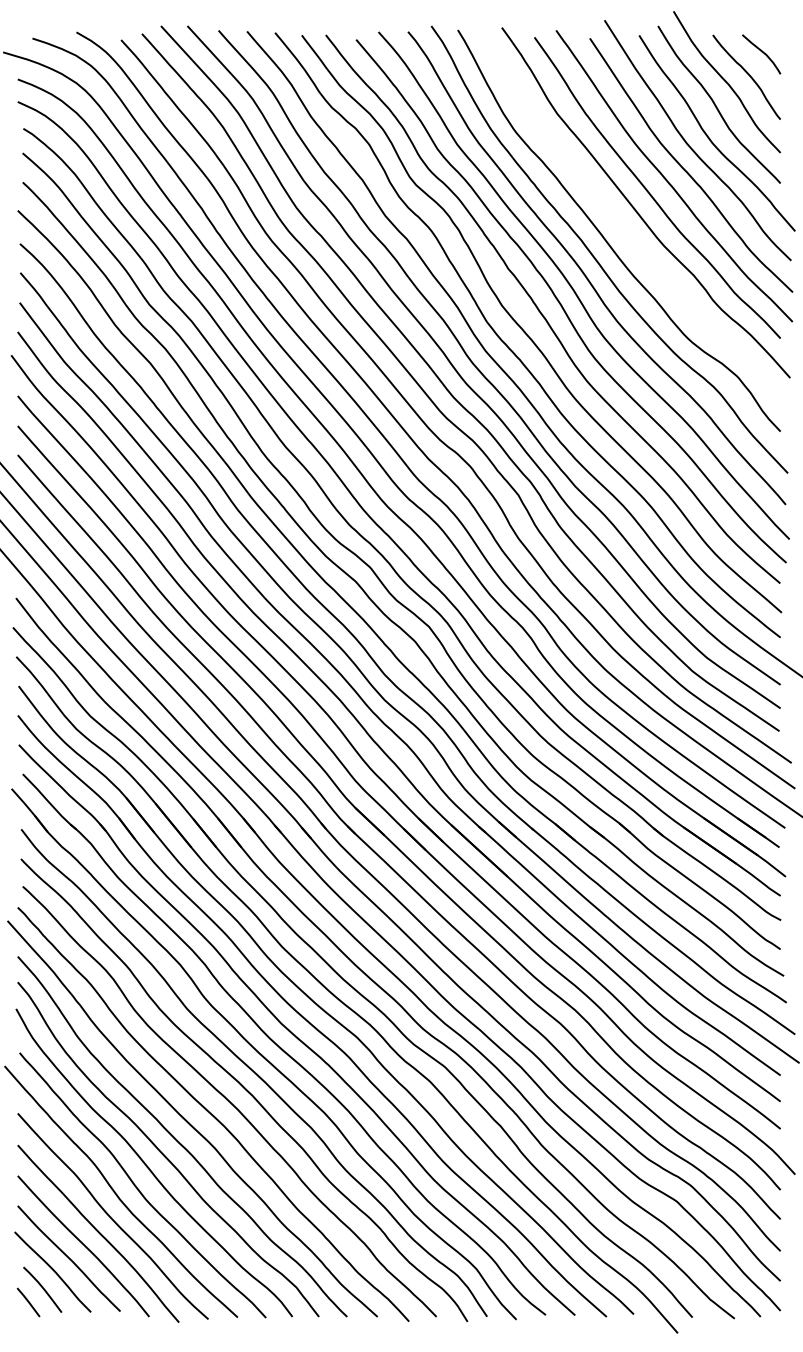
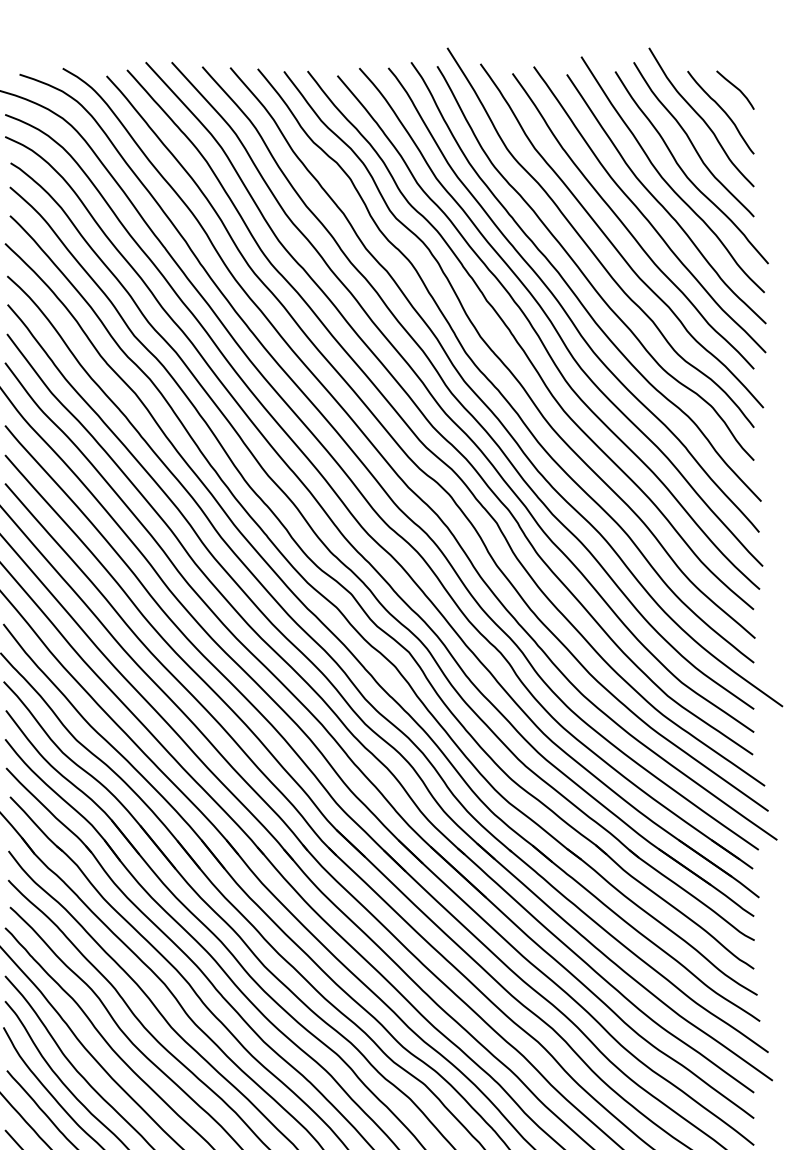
curve: (613, 214) -> (590, 247), added

